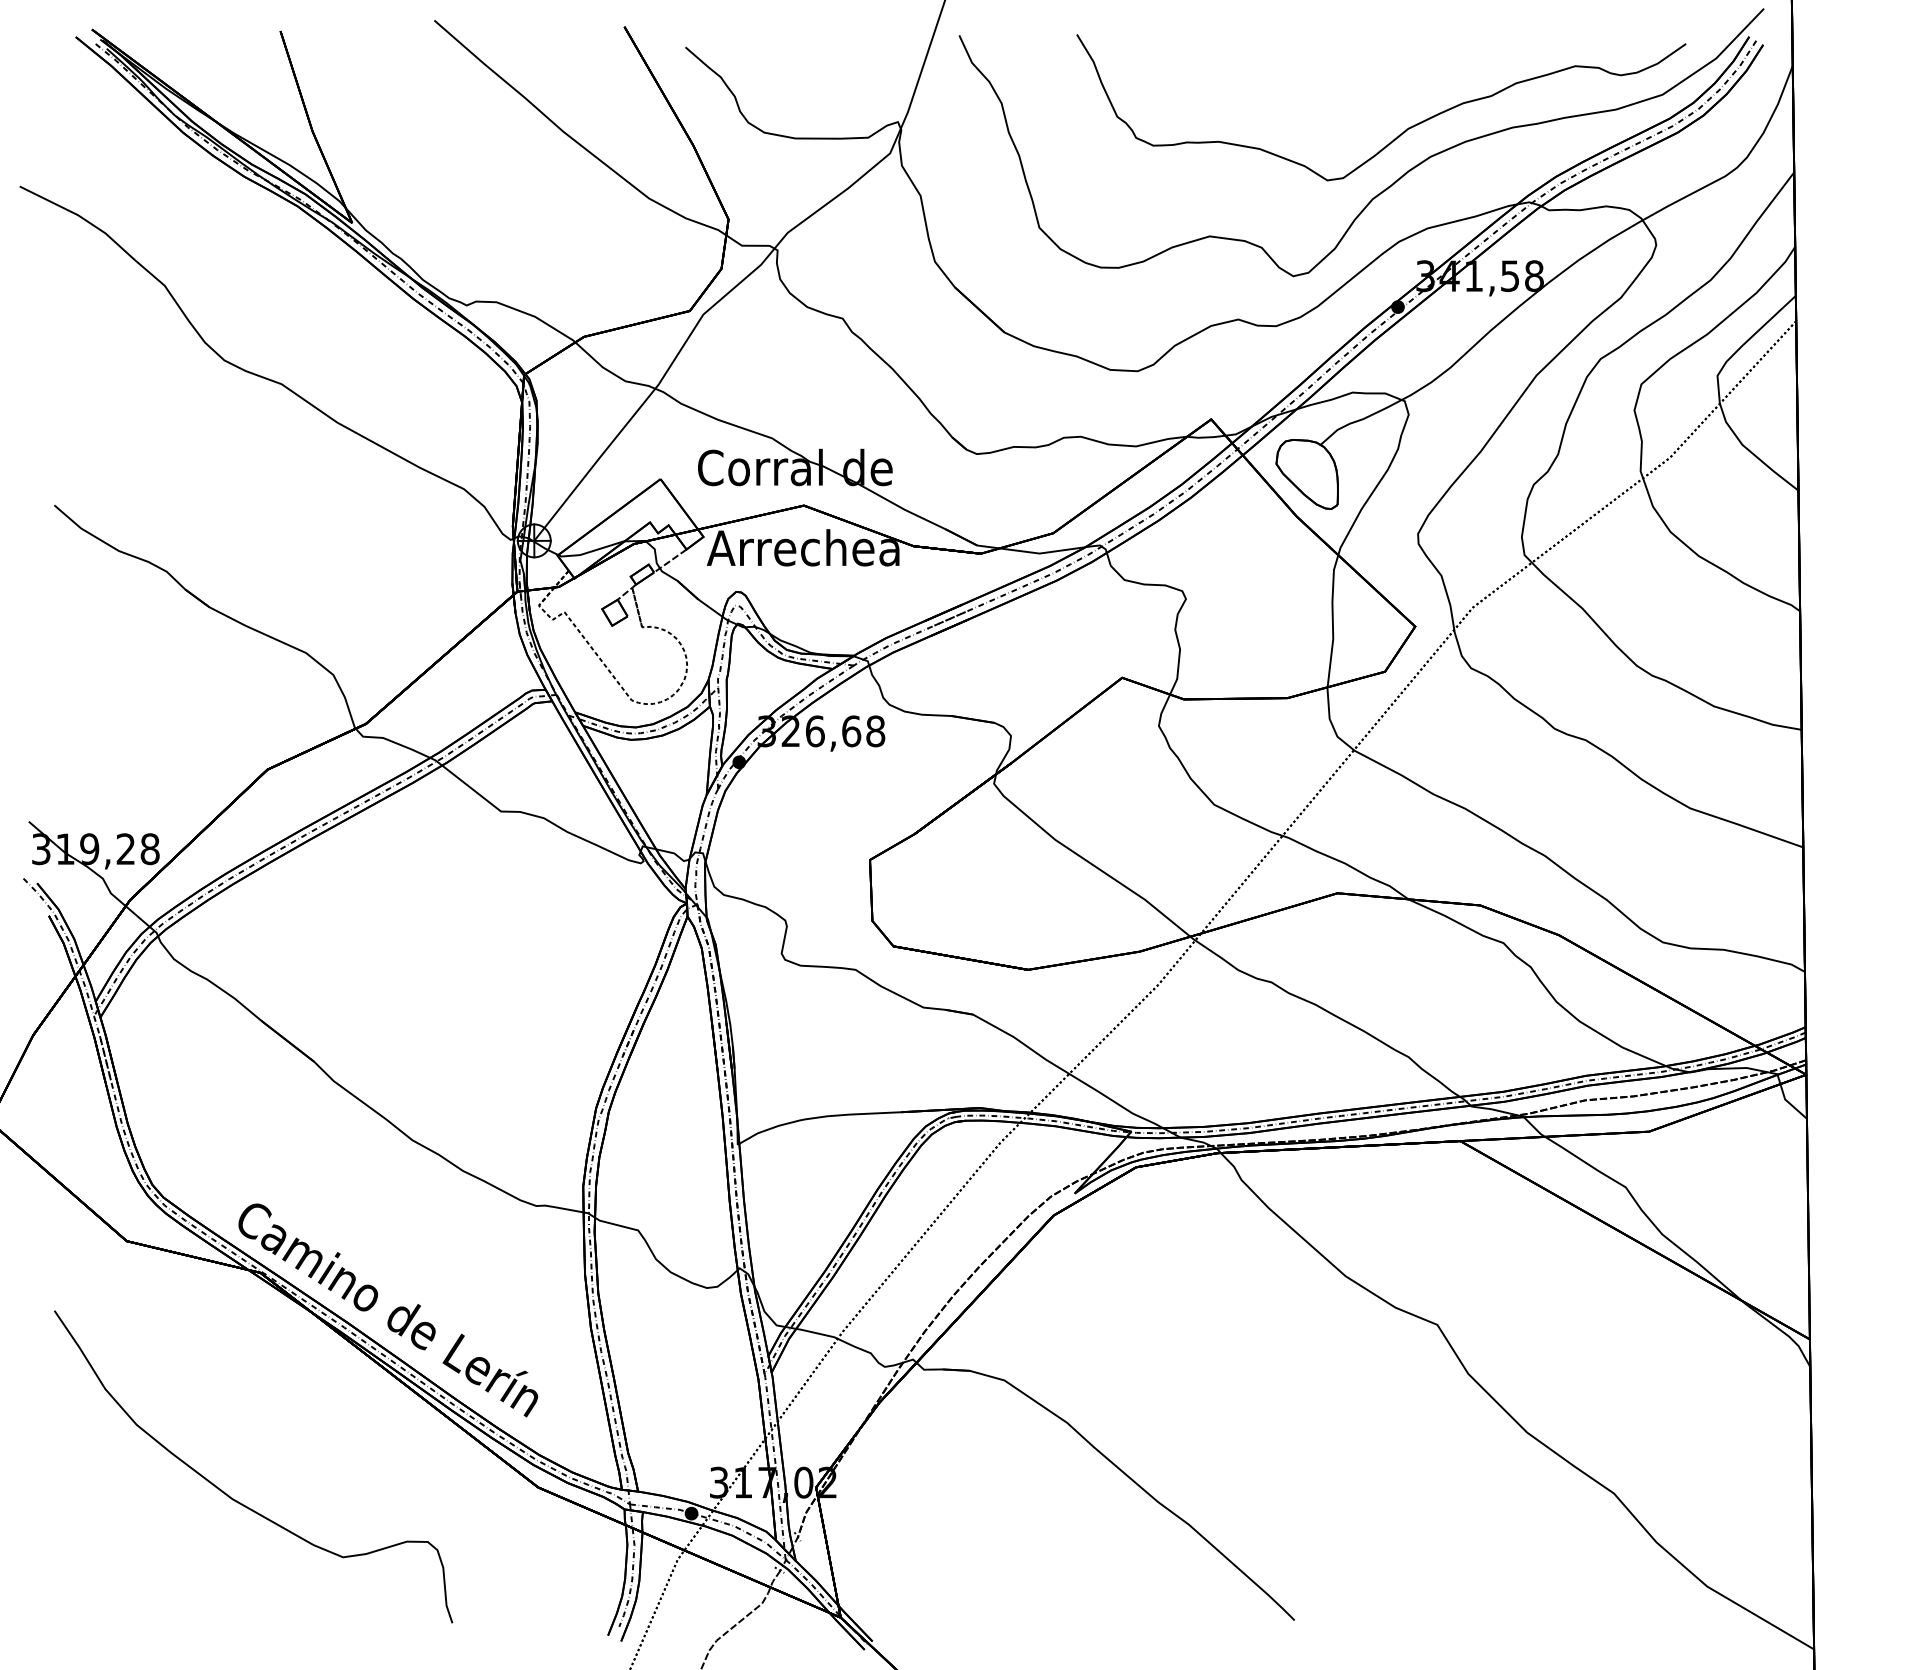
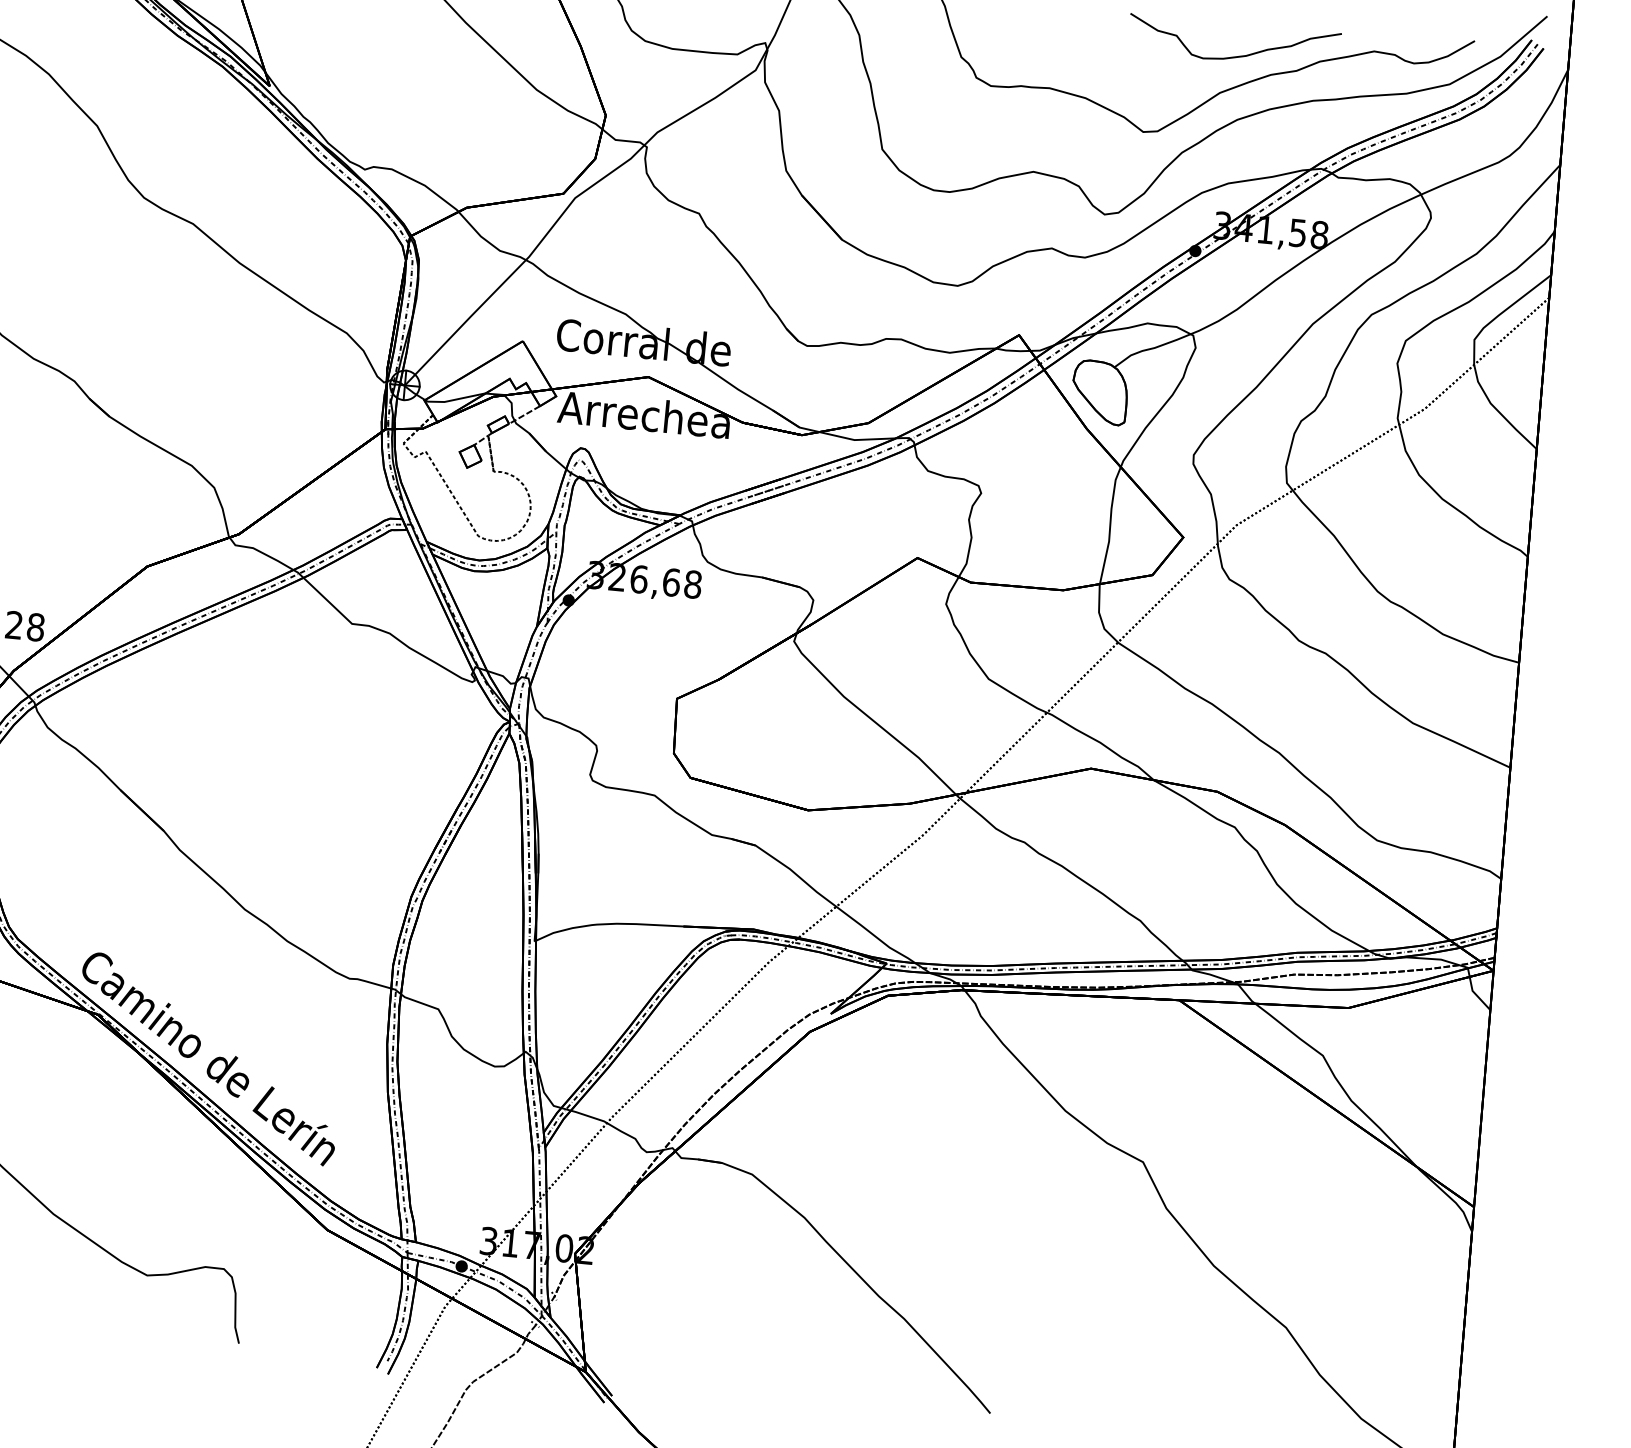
curve: (1420, 86) -> (1234, 56), added

